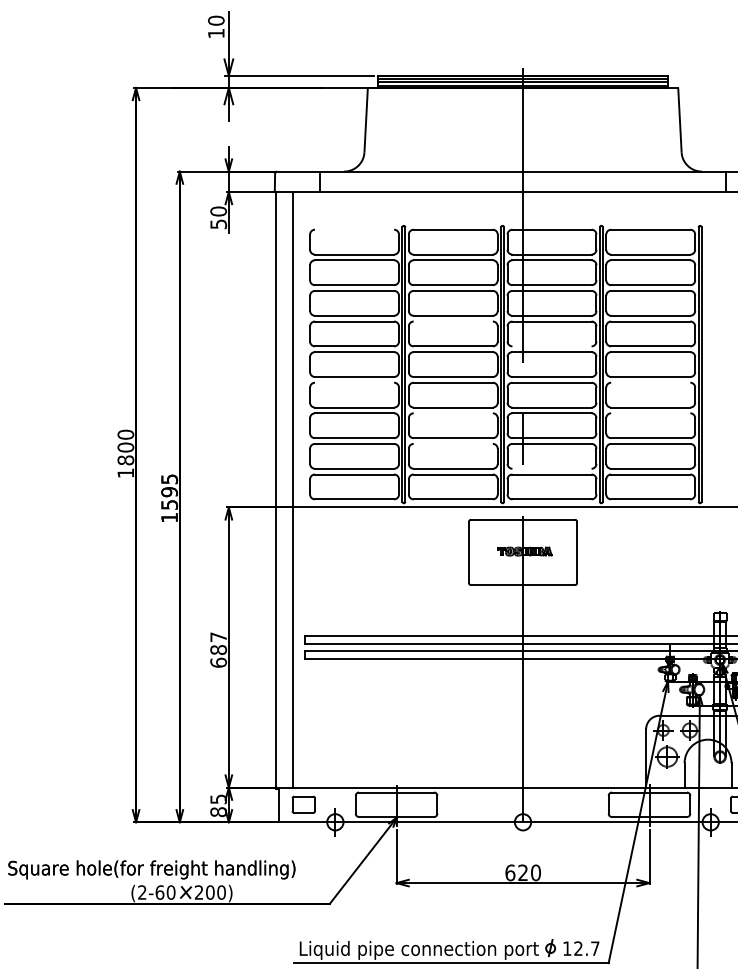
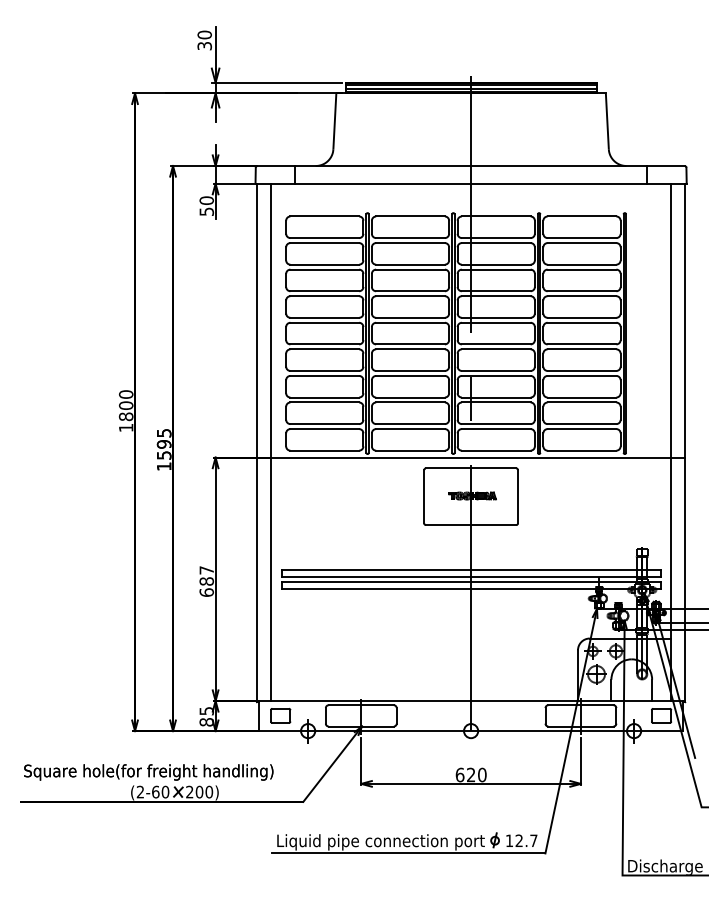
text: (216, 33) -> (204, 46), 10 -> 30
line: (354, 229) -> (324, 216), added
line: (453, 321) -> (410, 296), added
line: (551, 346) -> (495, 317), added
line: (354, 382) -> (324, 349), added
line: (650, 382) -> (581, 349), added
line: (453, 412) -> (410, 375), added
line: (650, 412) -> (581, 375), added
line: (453, 443) -> (410, 402), added
line: (551, 469) -> (495, 424), added

